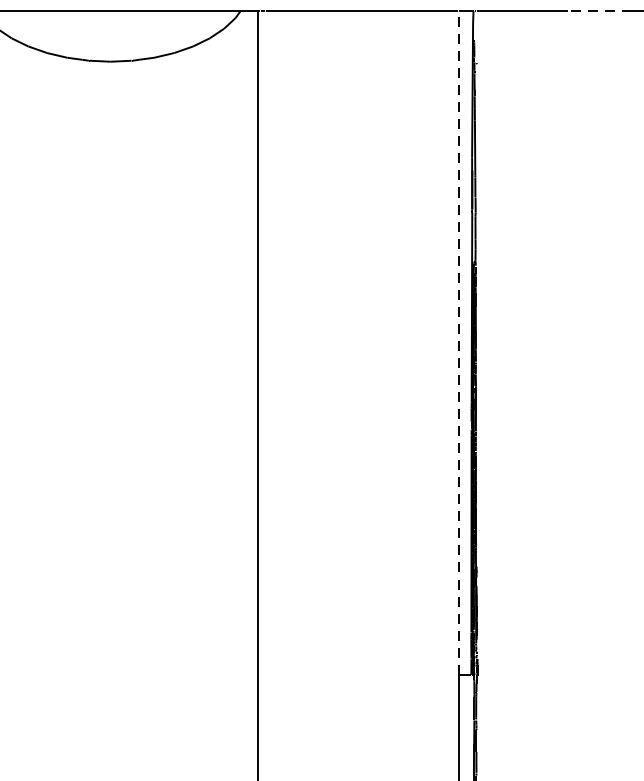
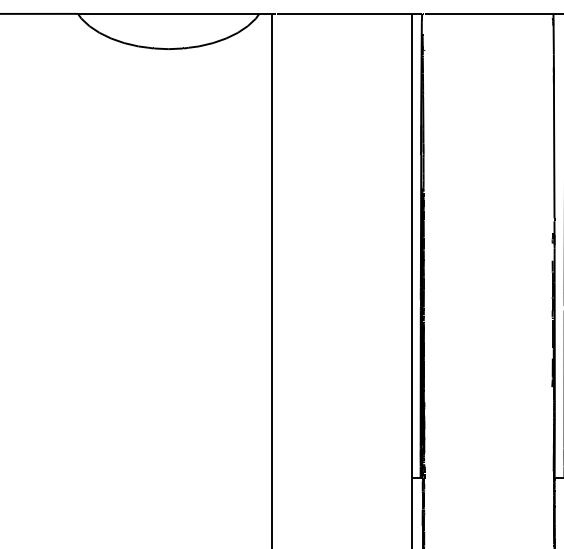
line: (599, 10) -> (510, 13), dashed -> solid
line: (459, 342) -> (412, 245), dashed -> solid

